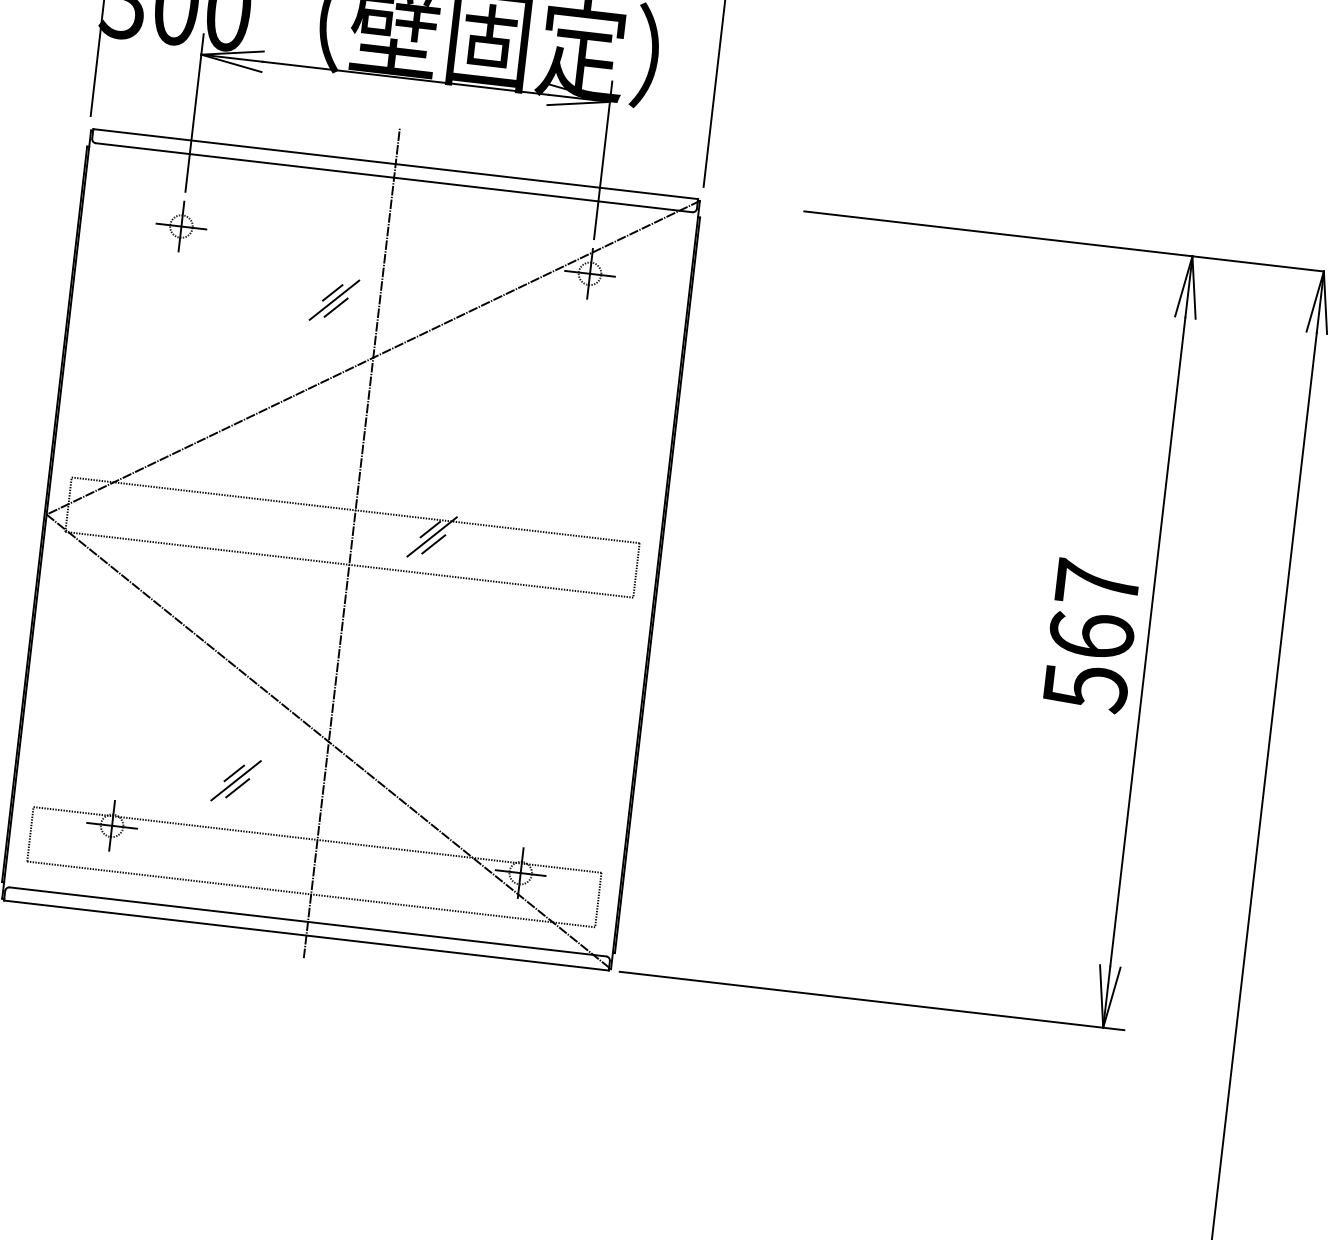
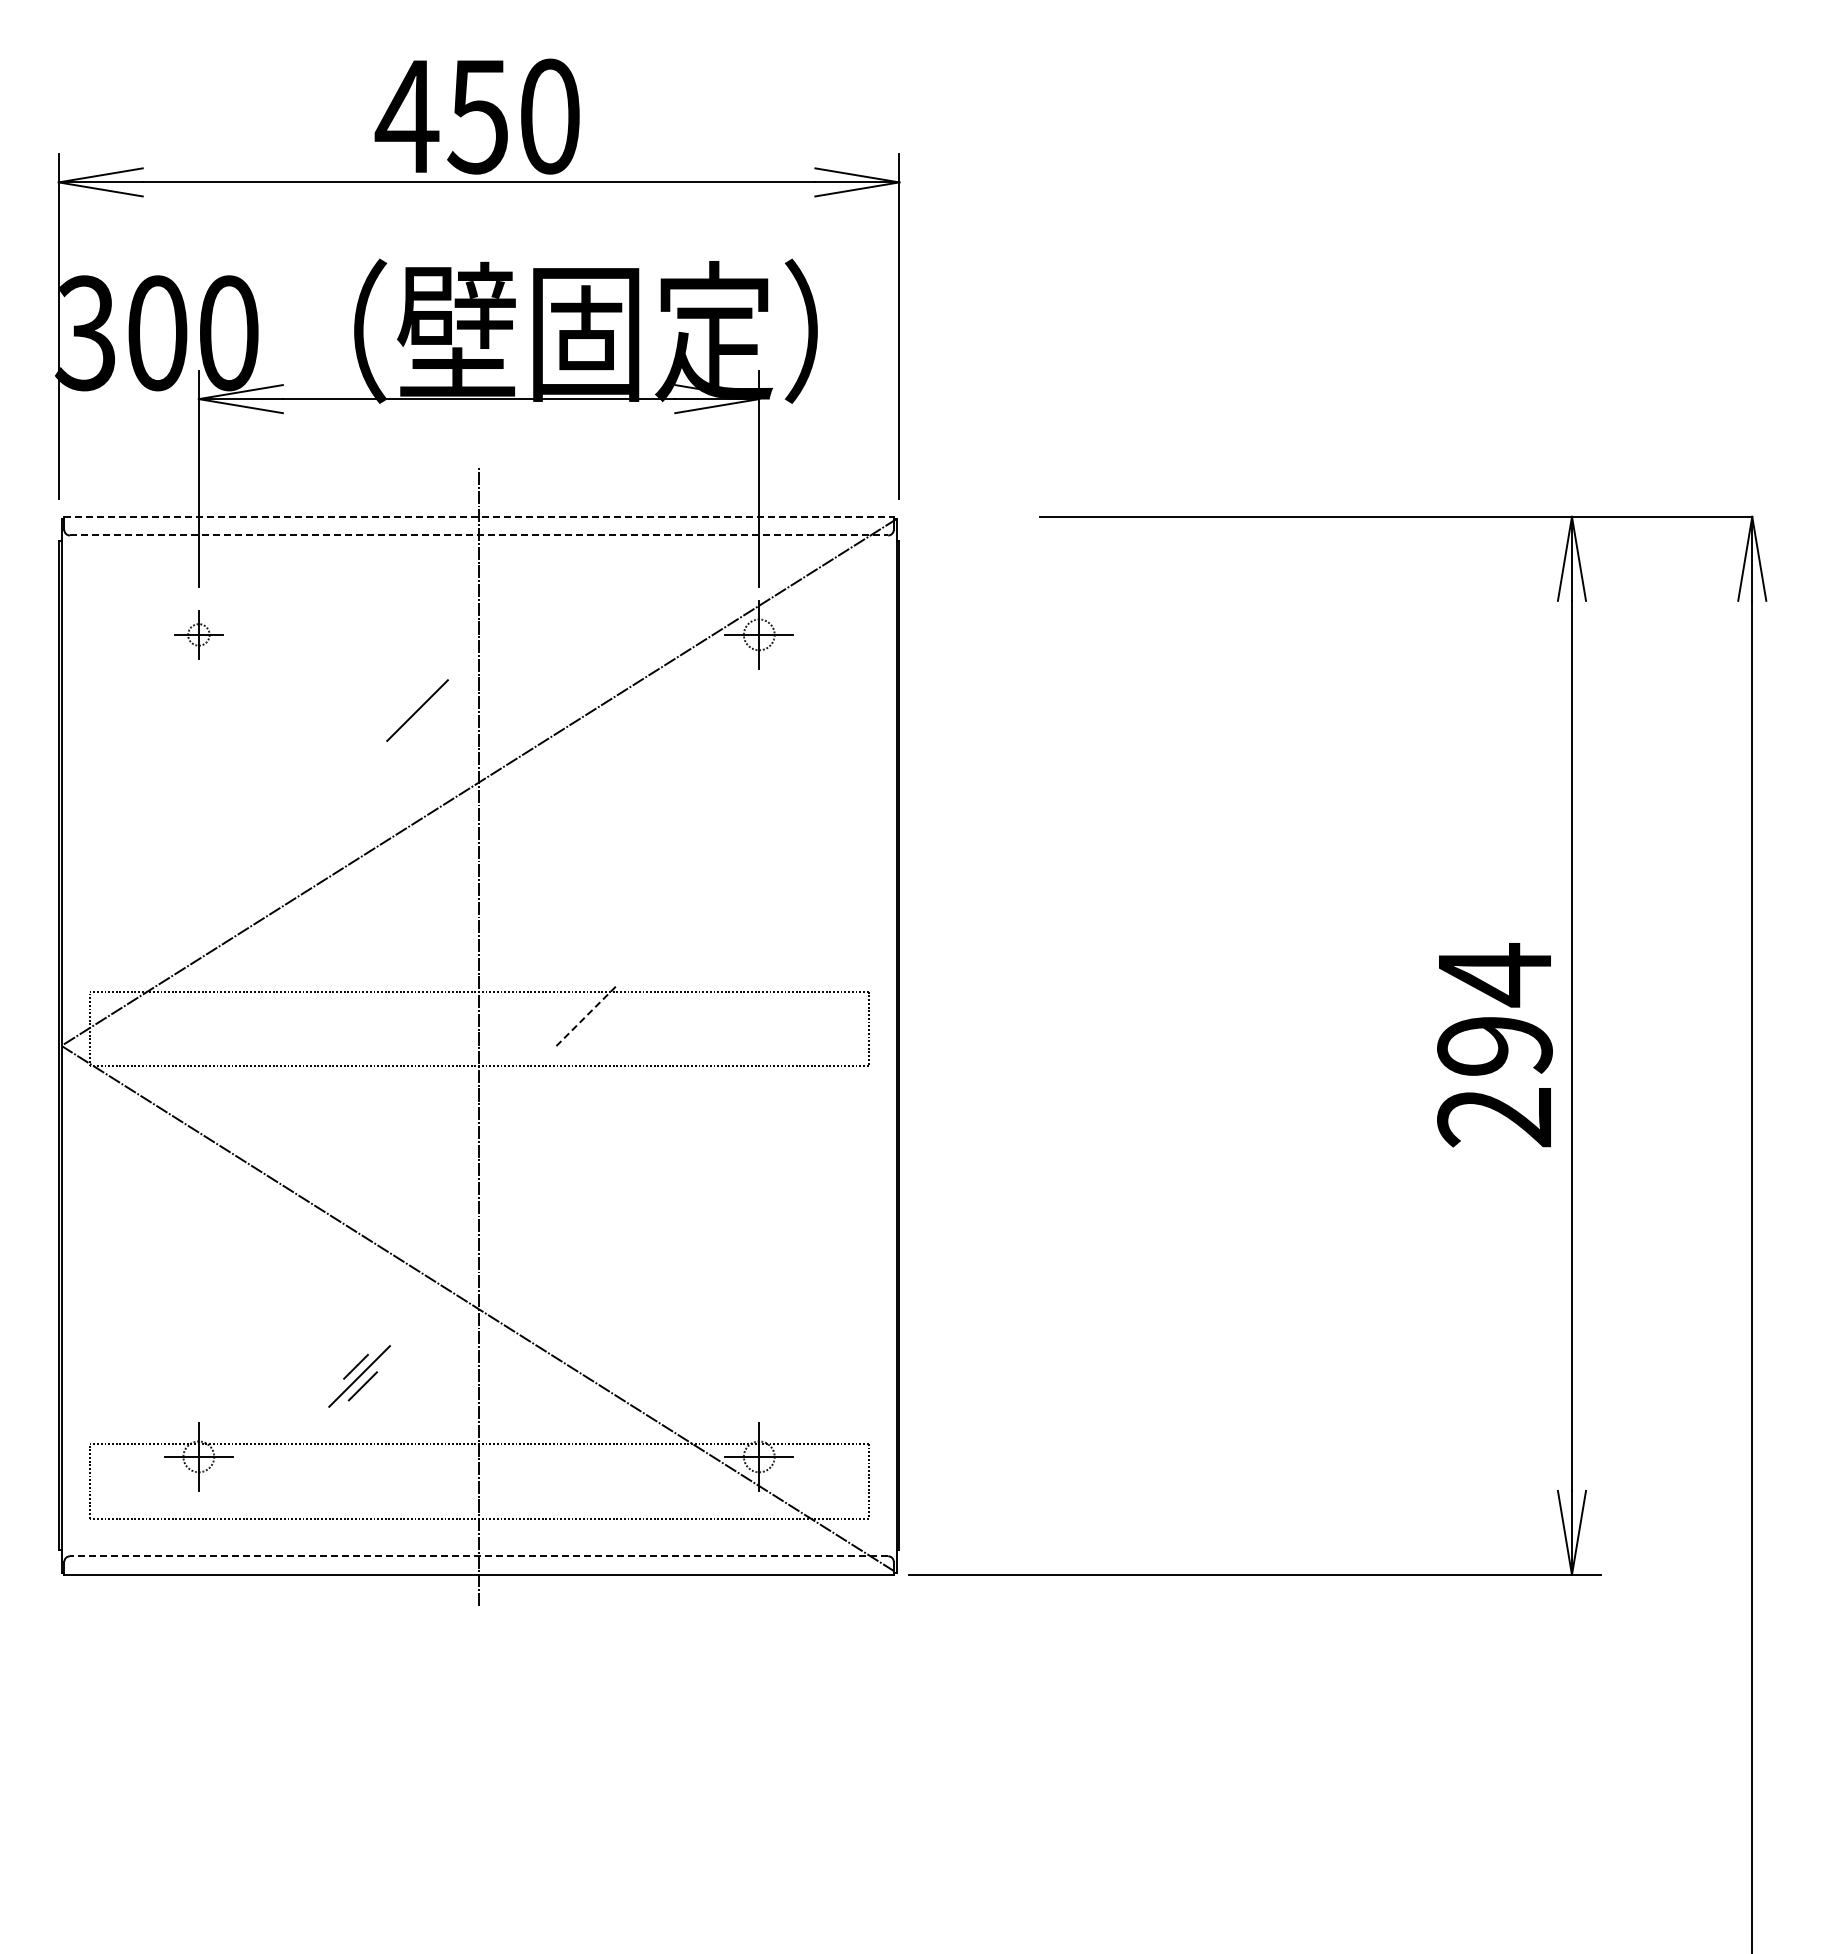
line: (396, 163) -> (479, 516), solid -> dashed
line: (394, 177) -> (479, 535), solid -> dashed
part: (181, 226) -> (198, 634), size x0.7
line: (332, 292) -> (413, 700), removed
line: (335, 307) -> (420, 720), removed
line: (430, 529) -> (583, 1005), removed
line: (431, 536) -> (586, 1015), solid -> dashed
line: (434, 544) -> (590, 1025), removed
text: (1091, 635) -> (1494, 1046), 567 -> 294
line: (307, 922) -> (478, 1556), solid -> dashed

